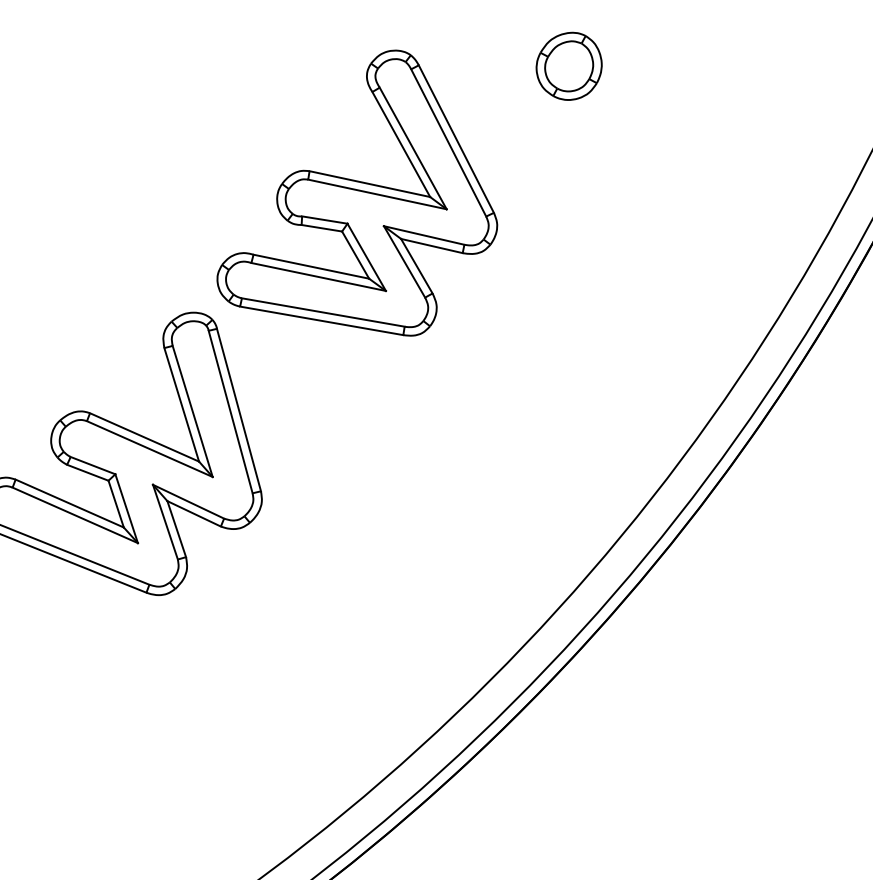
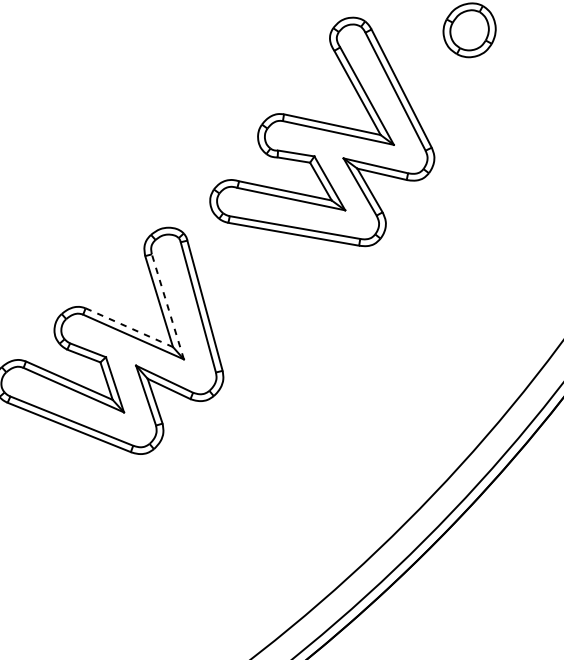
part: (357, 192) -> (322, 131), moved
line: (192, 411) -> (167, 306), solid -> dashed
line: (144, 437) -> (129, 327), solid -> dashed

